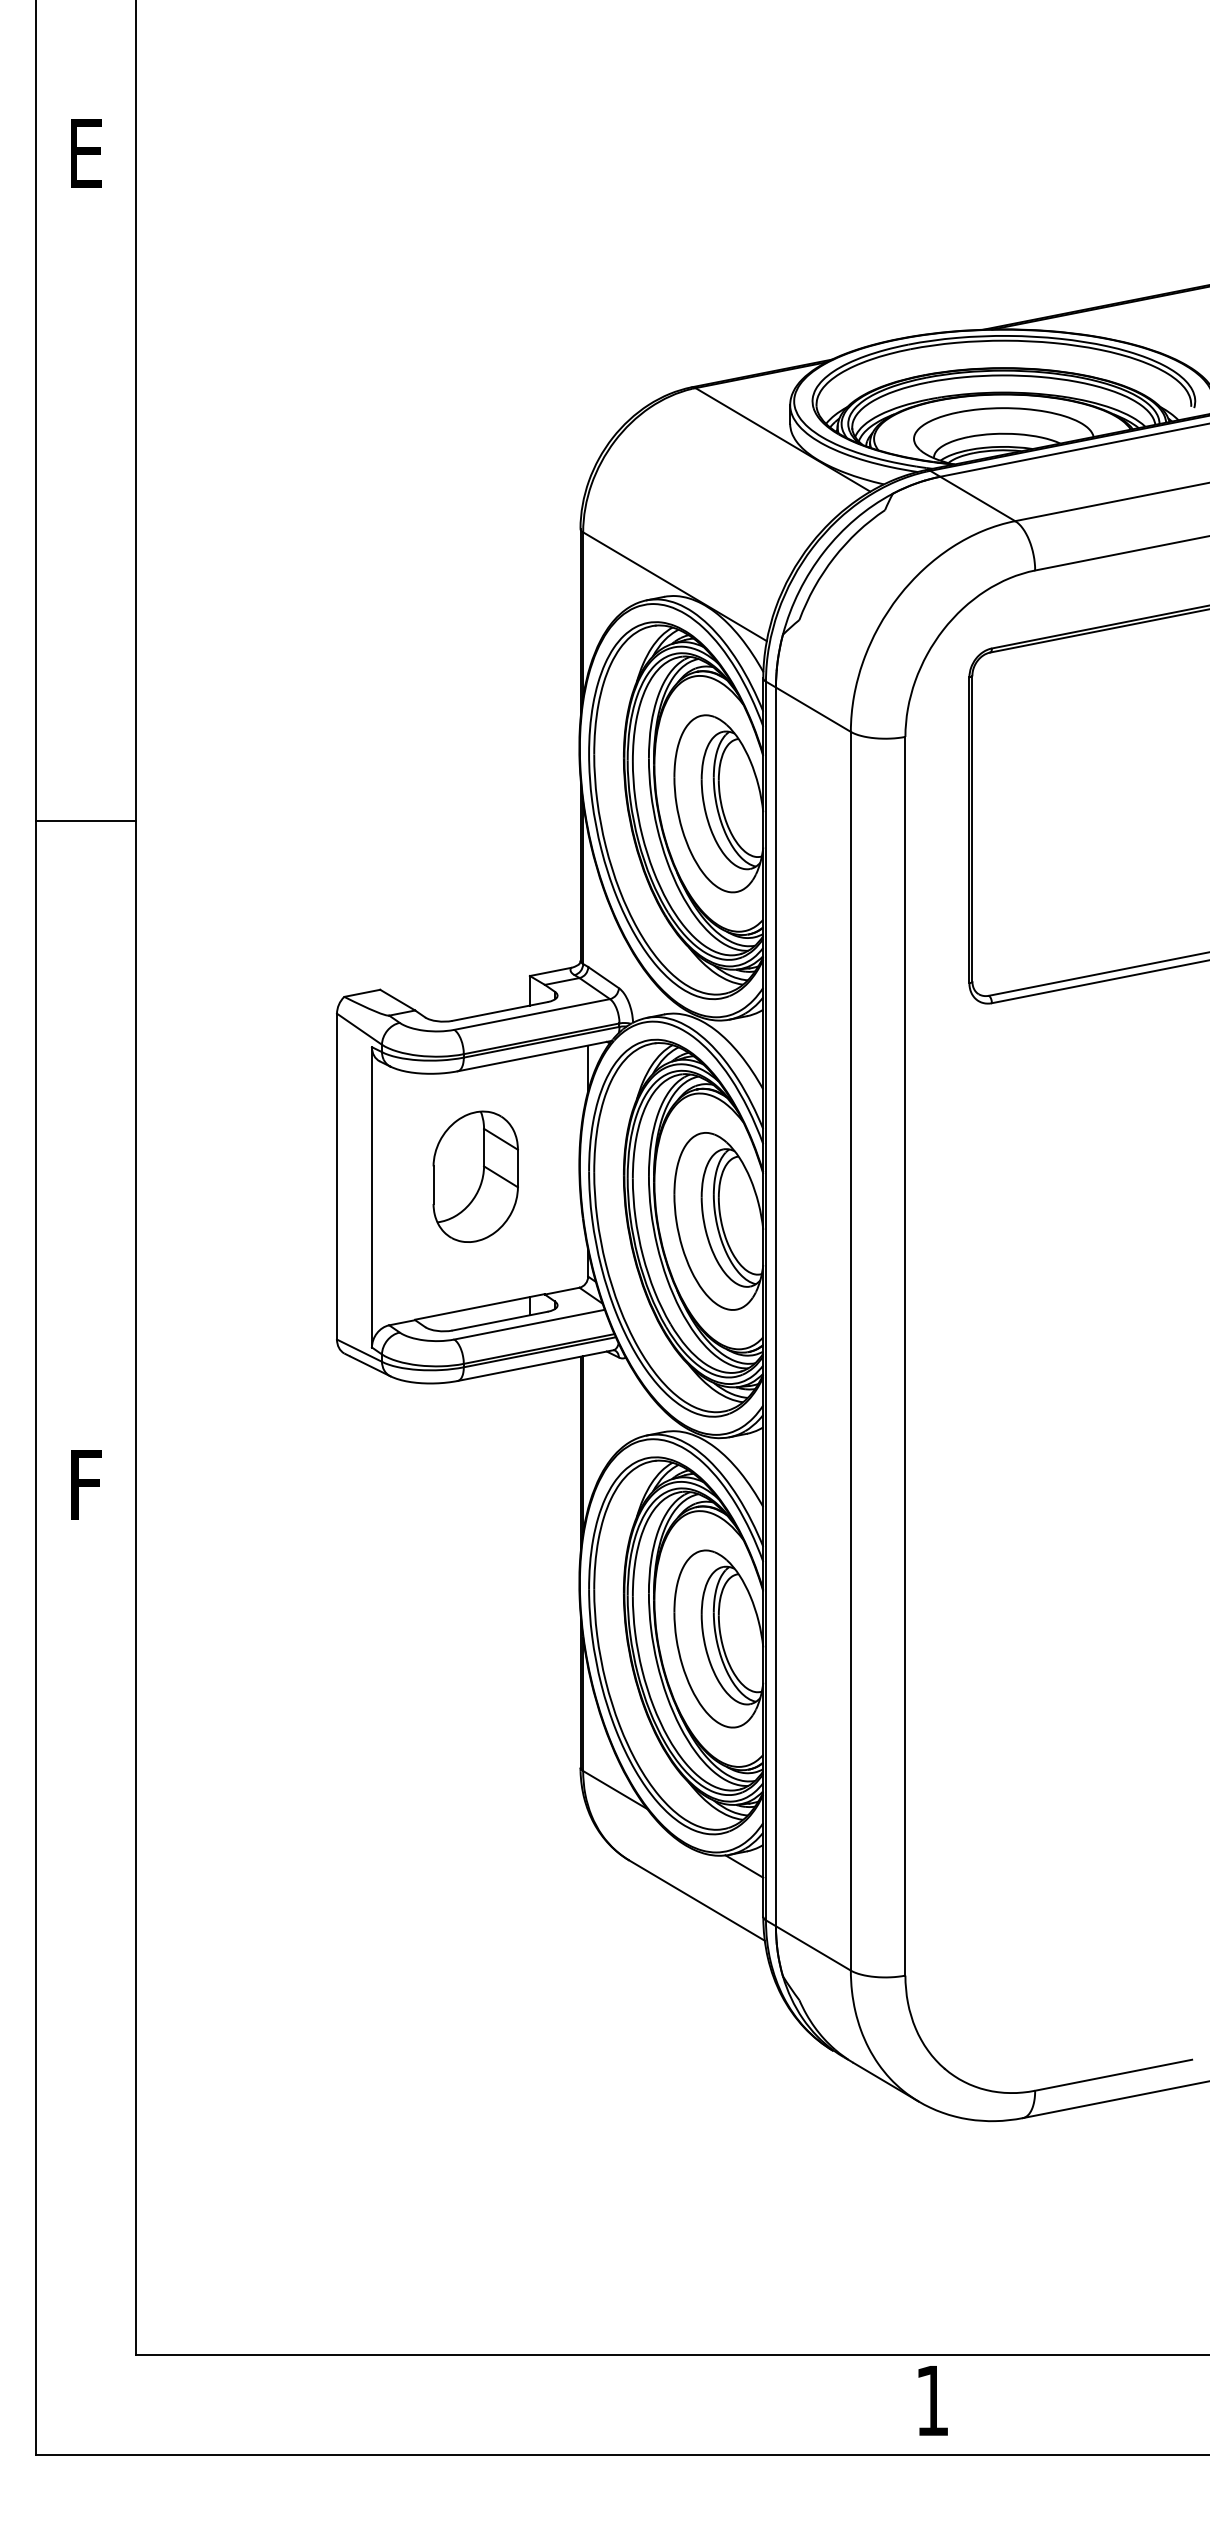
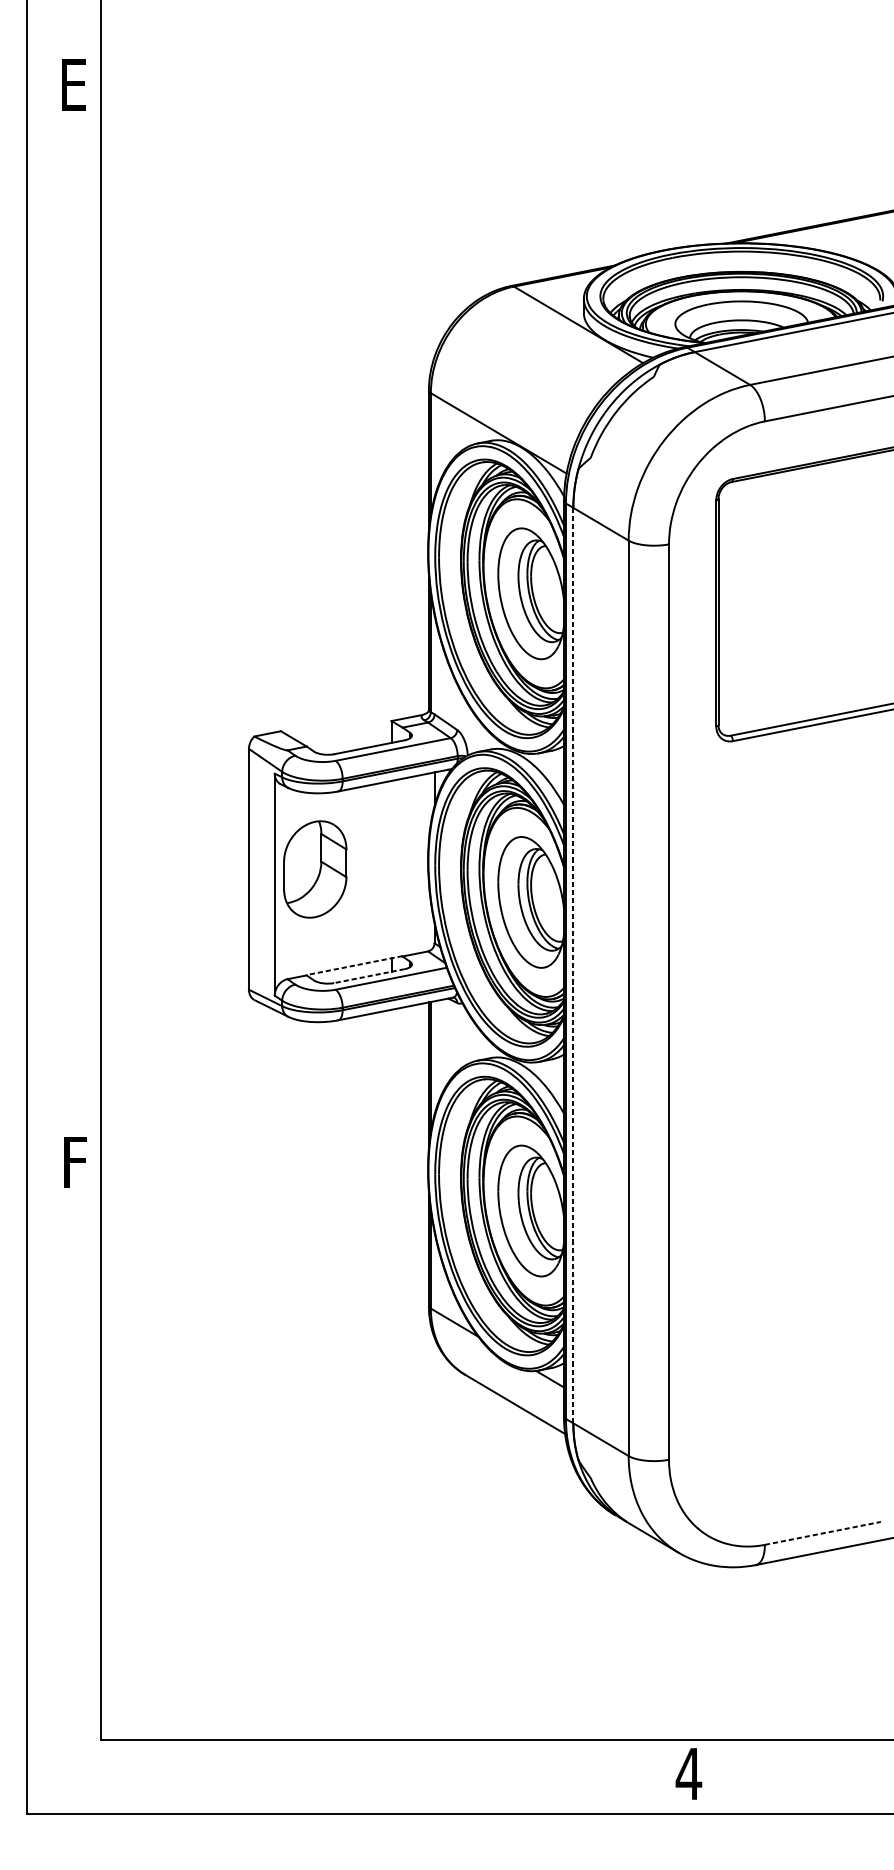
text: (86, 153) -> (74, 85), moved
line: (86, 820) -> (63, 606), removed
part: (475, 1176) -> (315, 869), moved
line: (479, 1306) -> (354, 965), solid -> dashed
line: (775, 1307) -> (572, 966), solid -> dashed
line: (499, 1321) -> (369, 976), solid -> dashed
text: (86, 1484) -> (75, 1161), moved
line: (1114, 2075) -> (823, 1533), solid -> dashed
text: (932, 2400) -> (689, 1773), 1 -> 4

